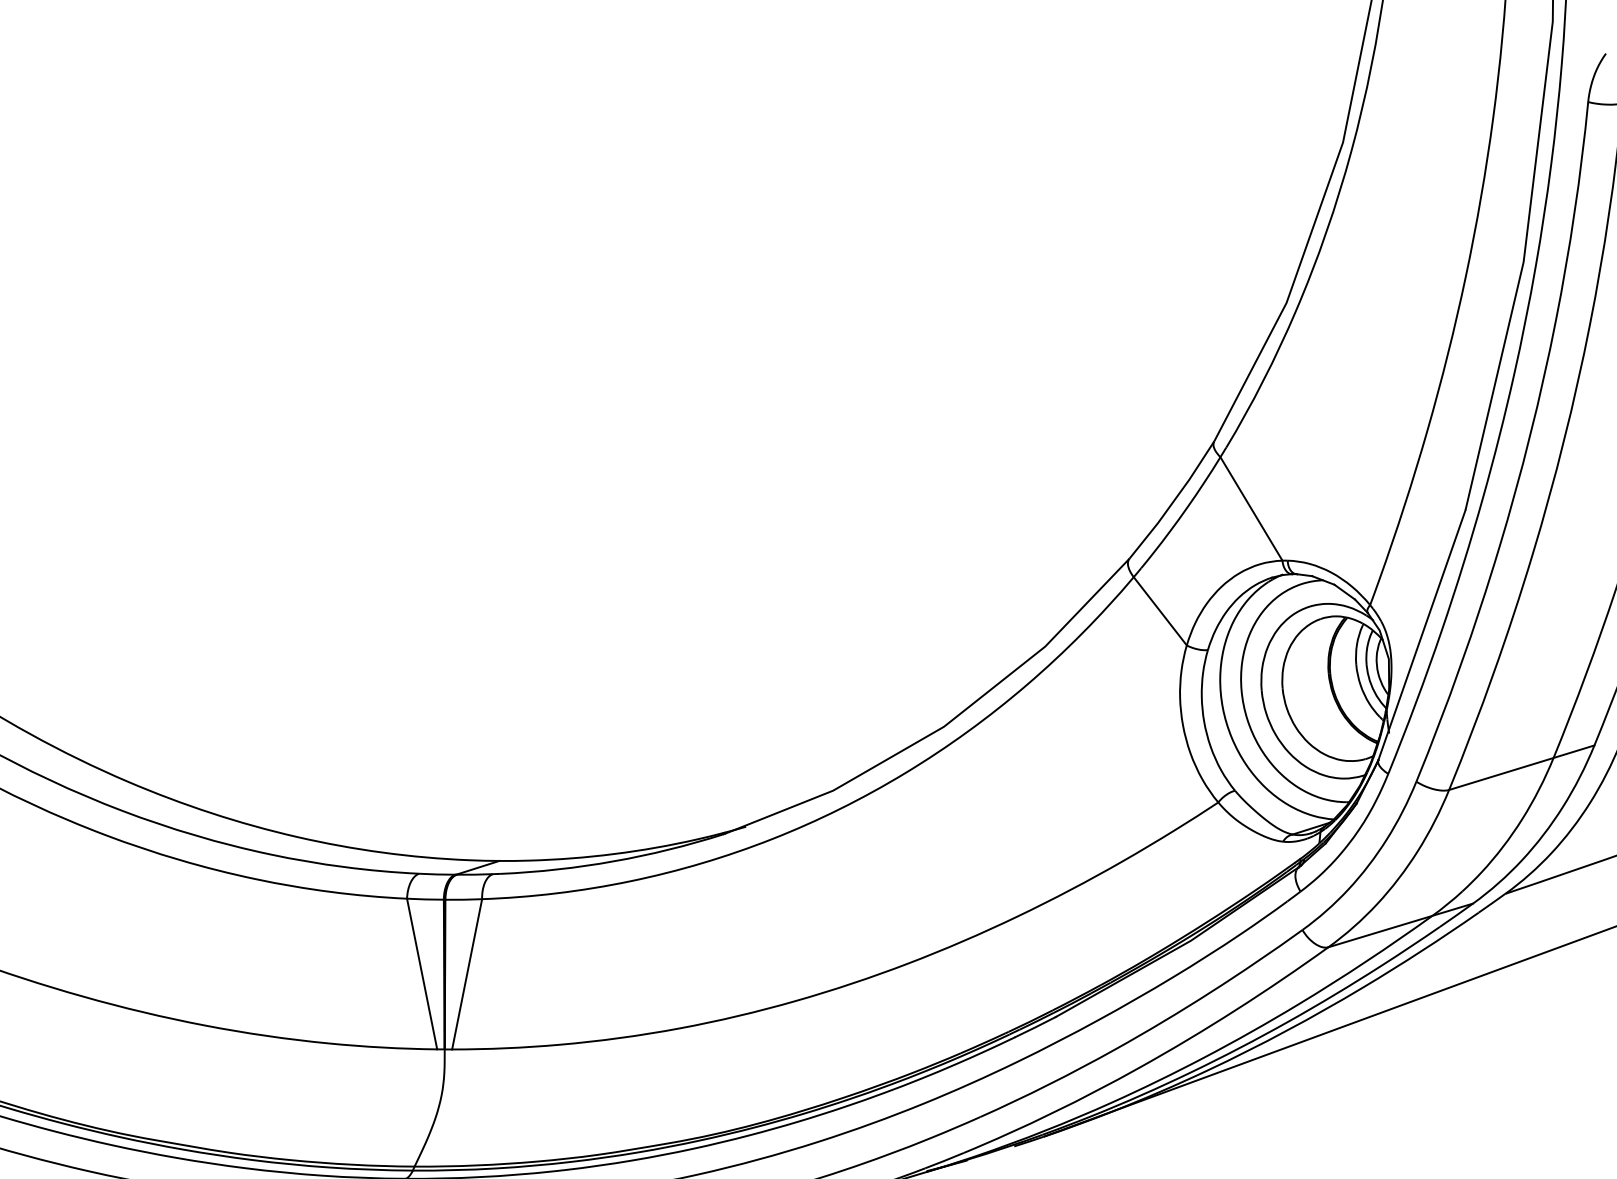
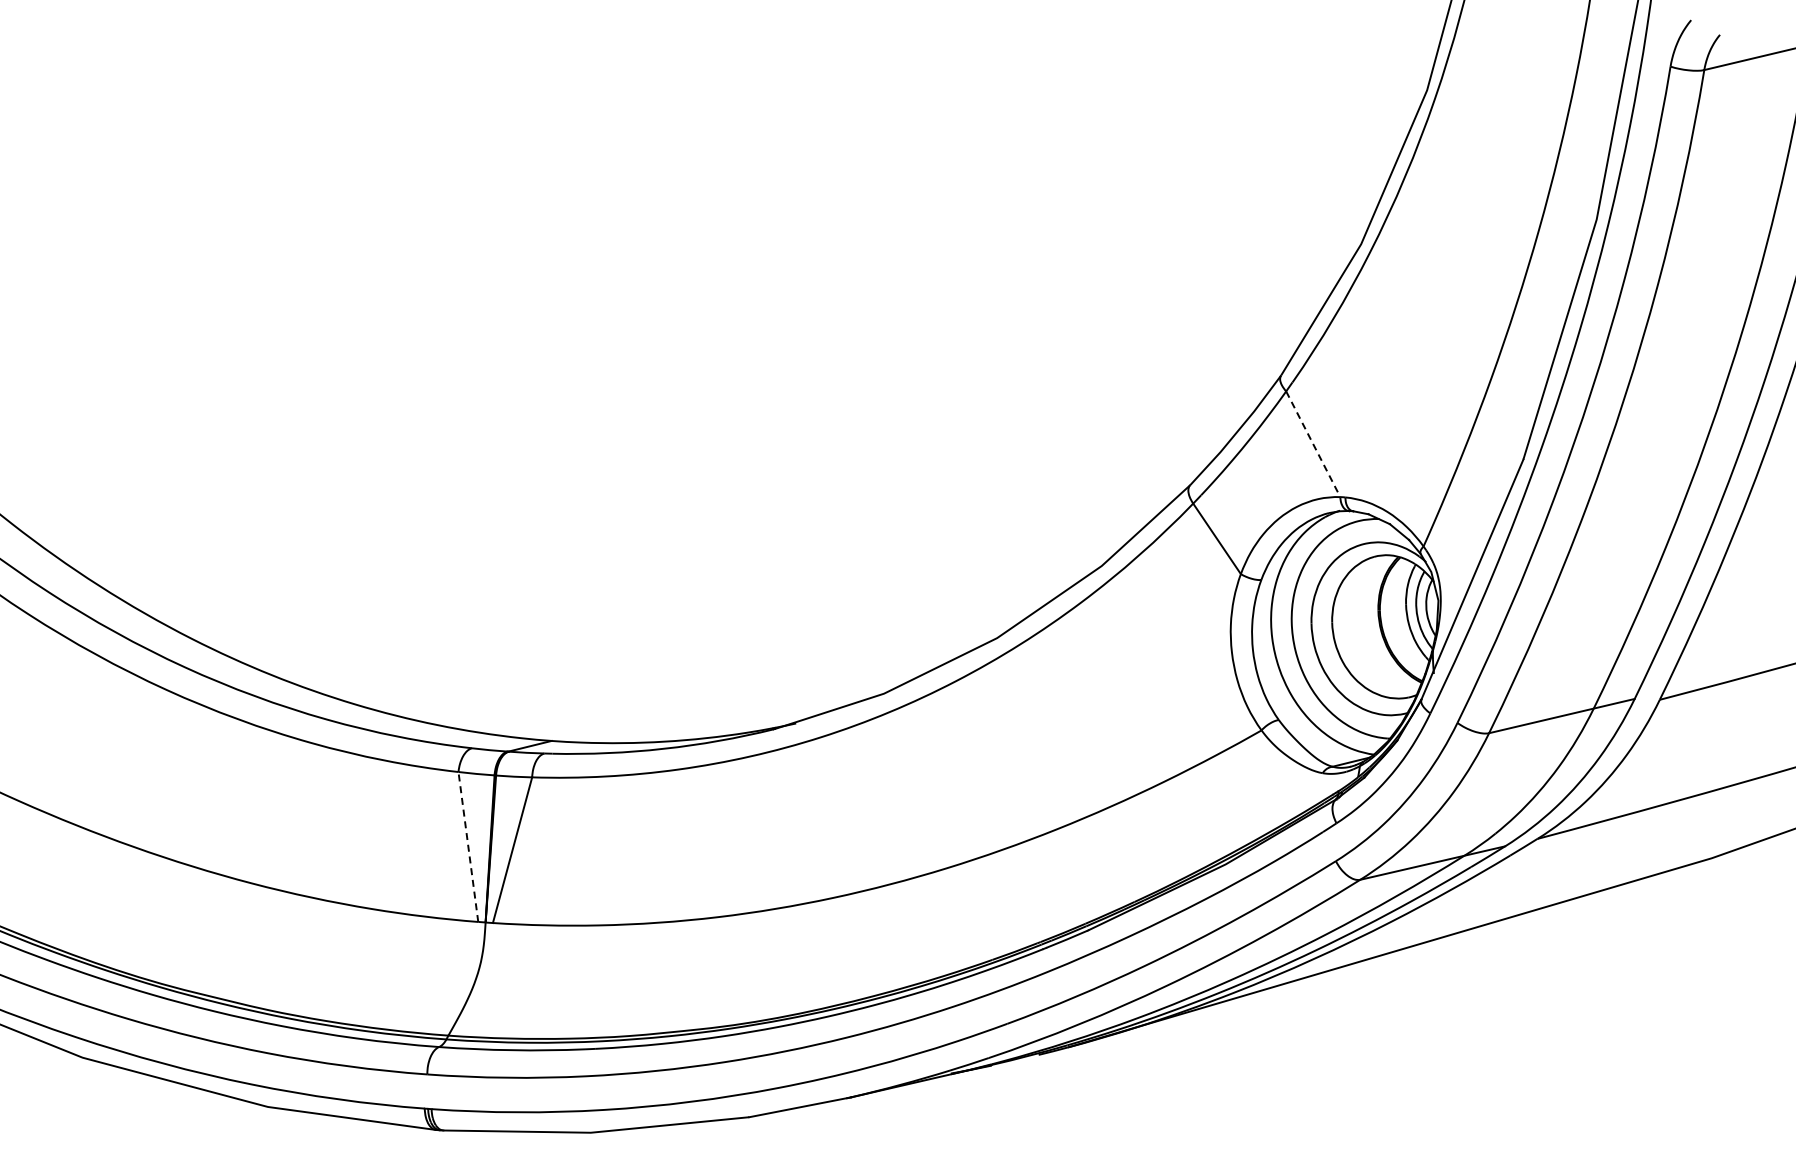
line: (1251, 509) -> (1313, 444), solid -> dashed
line: (422, 974) -> (468, 847), solid -> dashed

